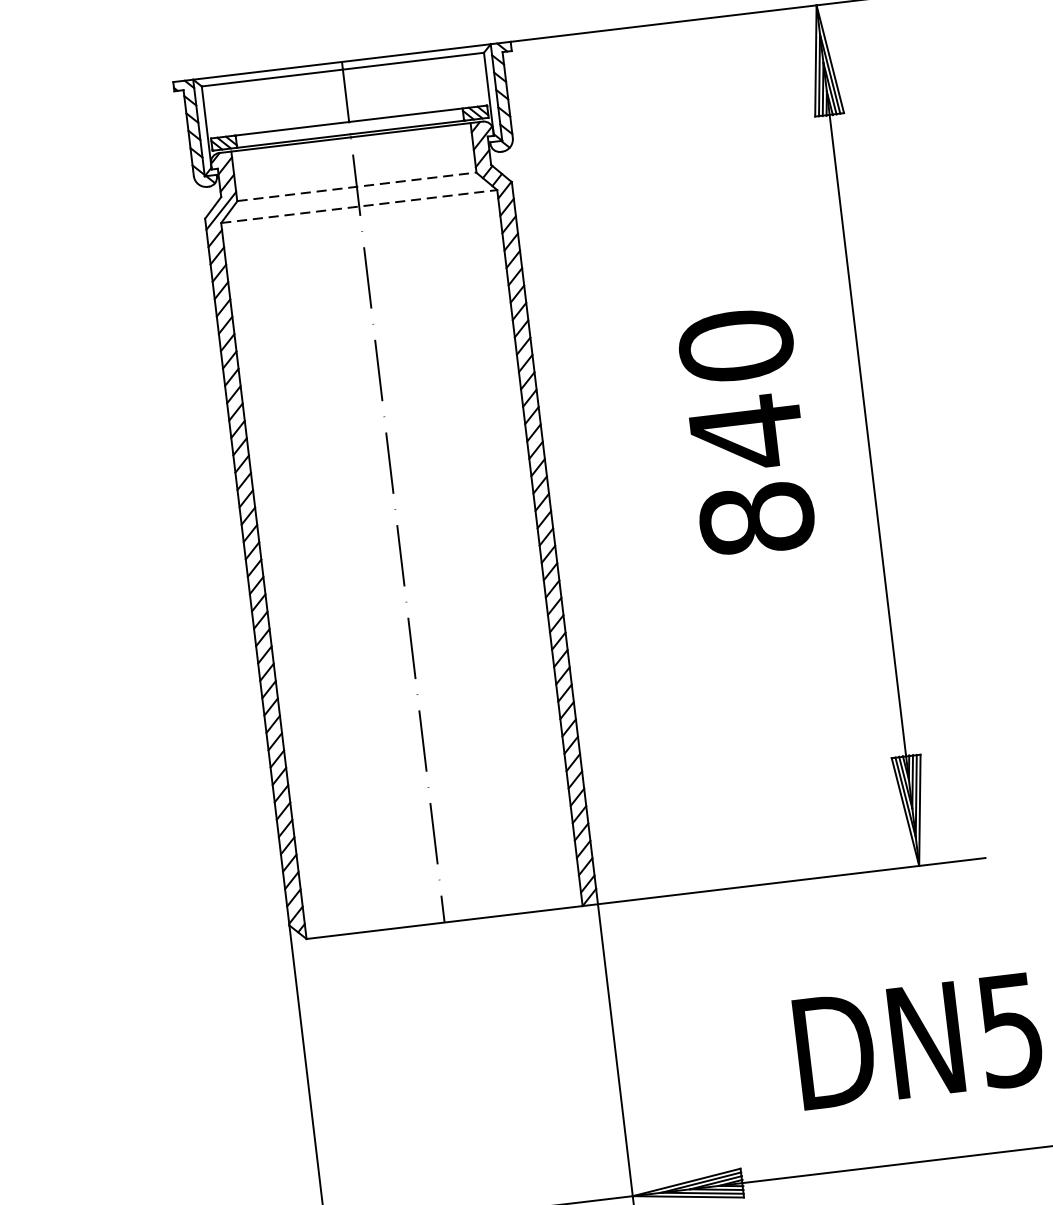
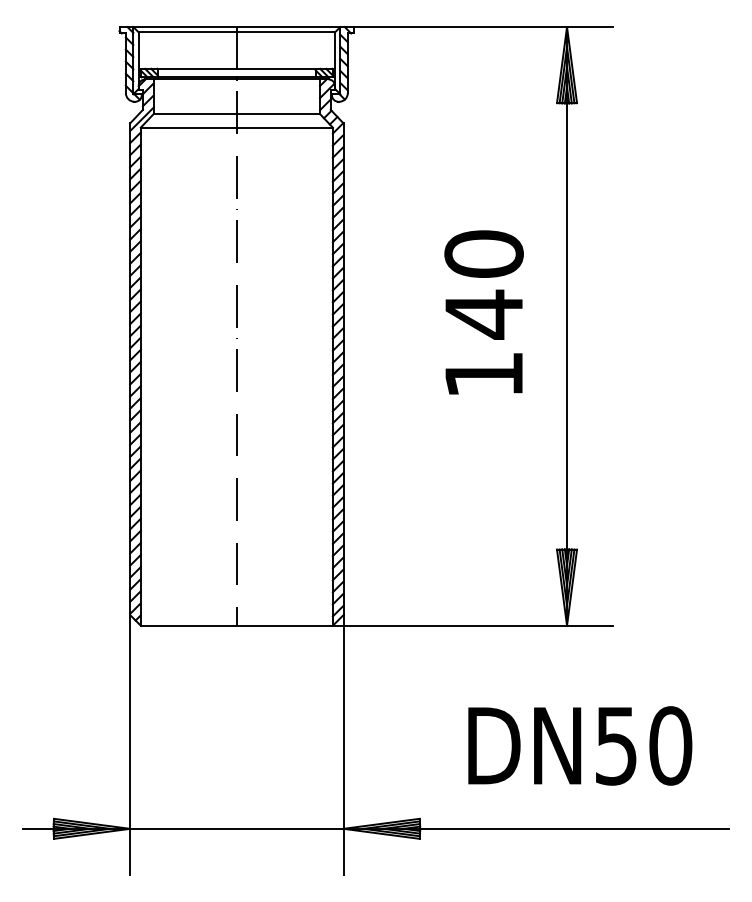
line: (357, 186) -> (237, 113), dashed -> solid
line: (360, 206) -> (237, 127), dashed -> solid
text: (756, 519) -> (483, 374), 840 -> 140

